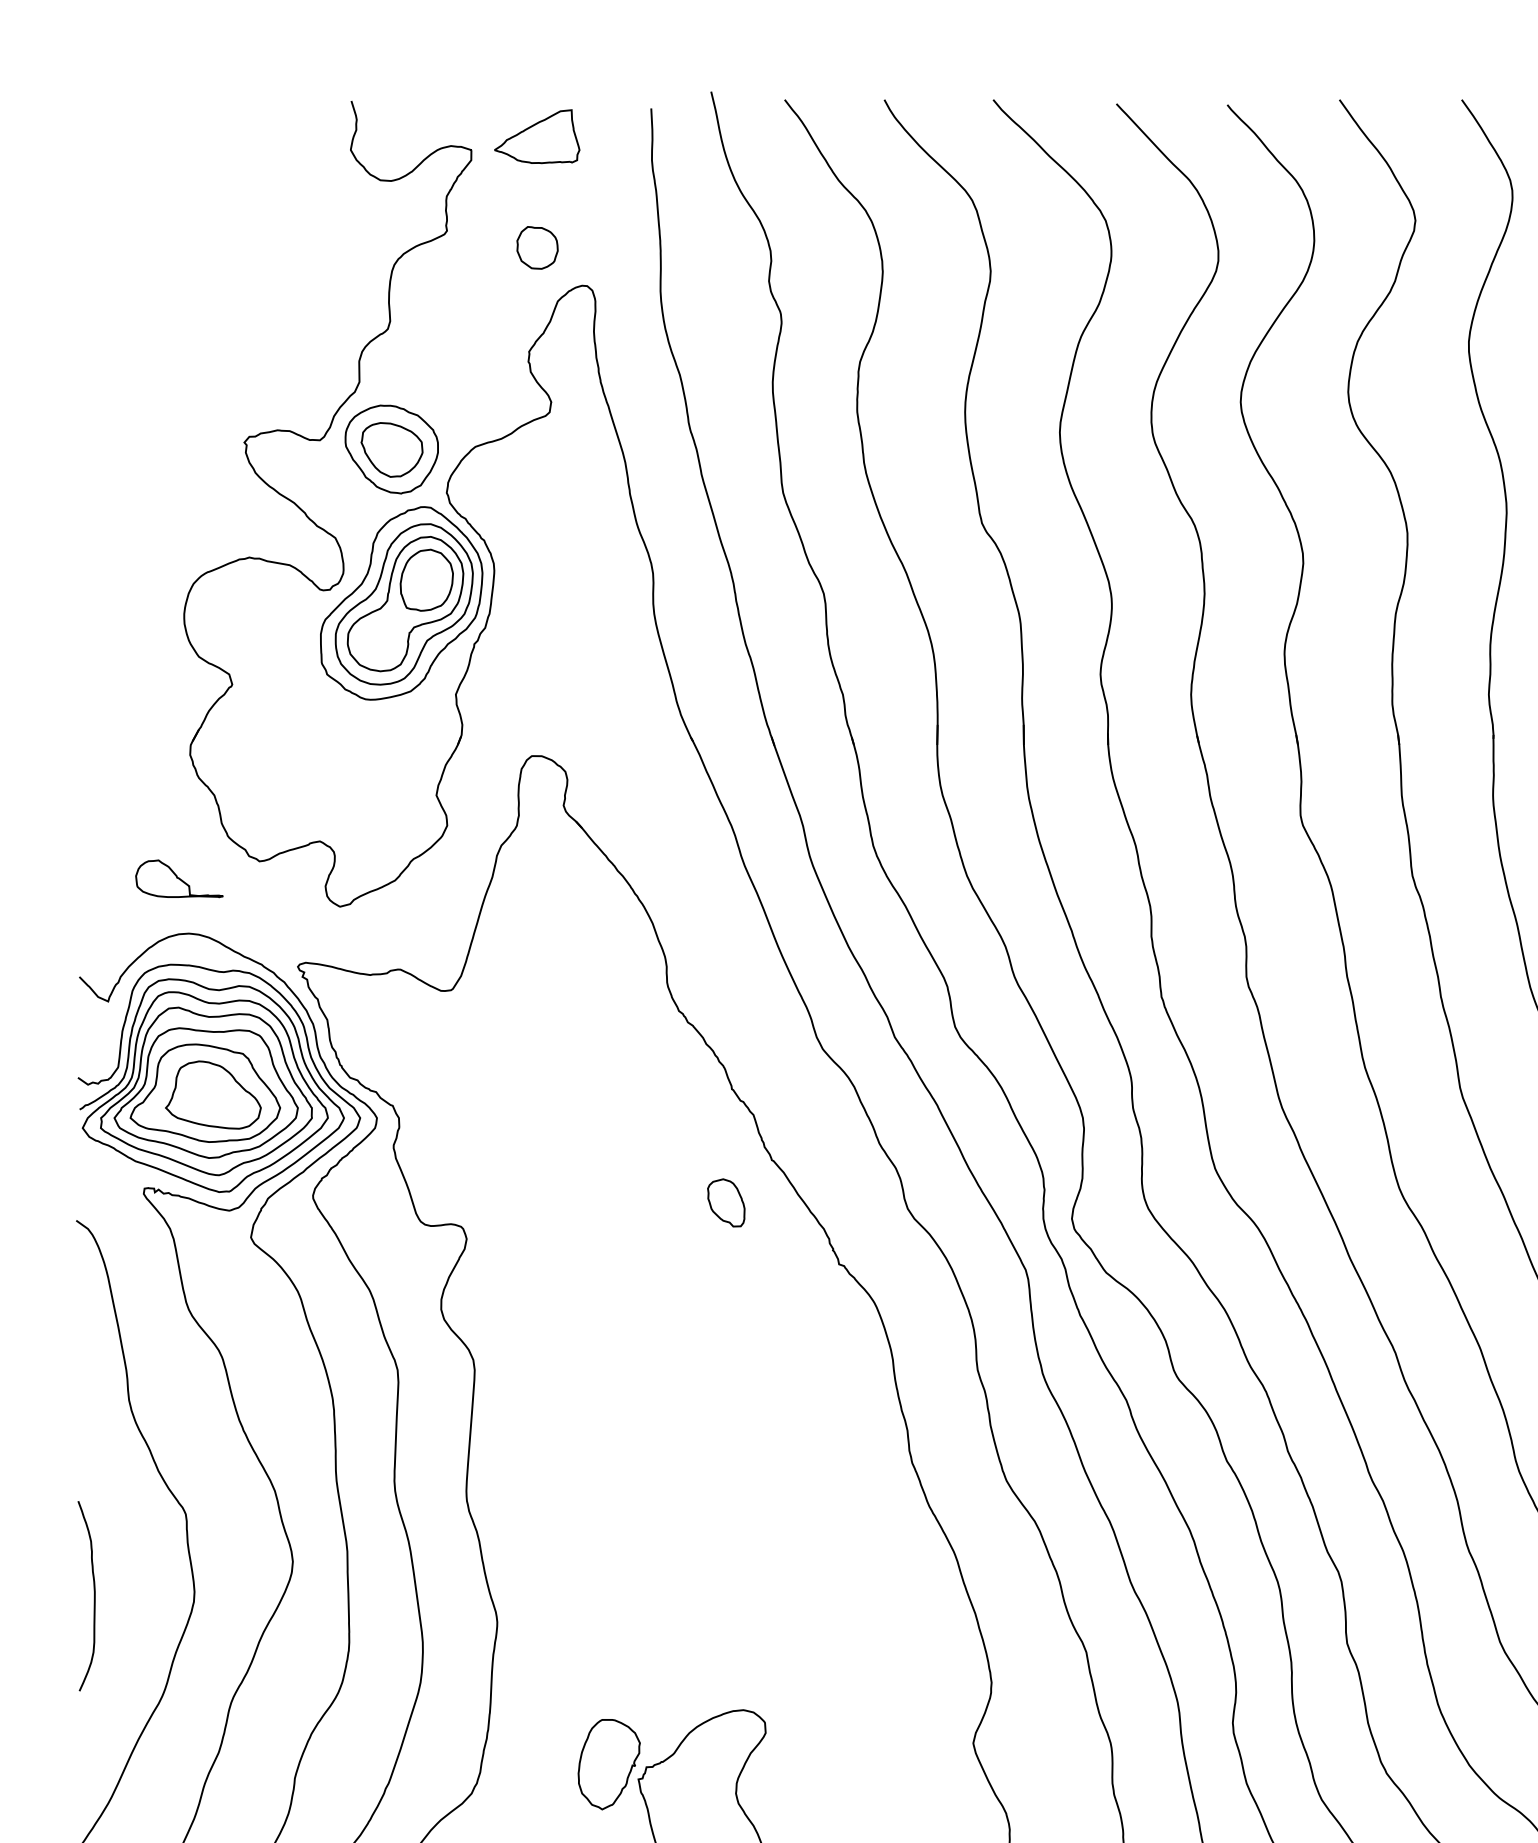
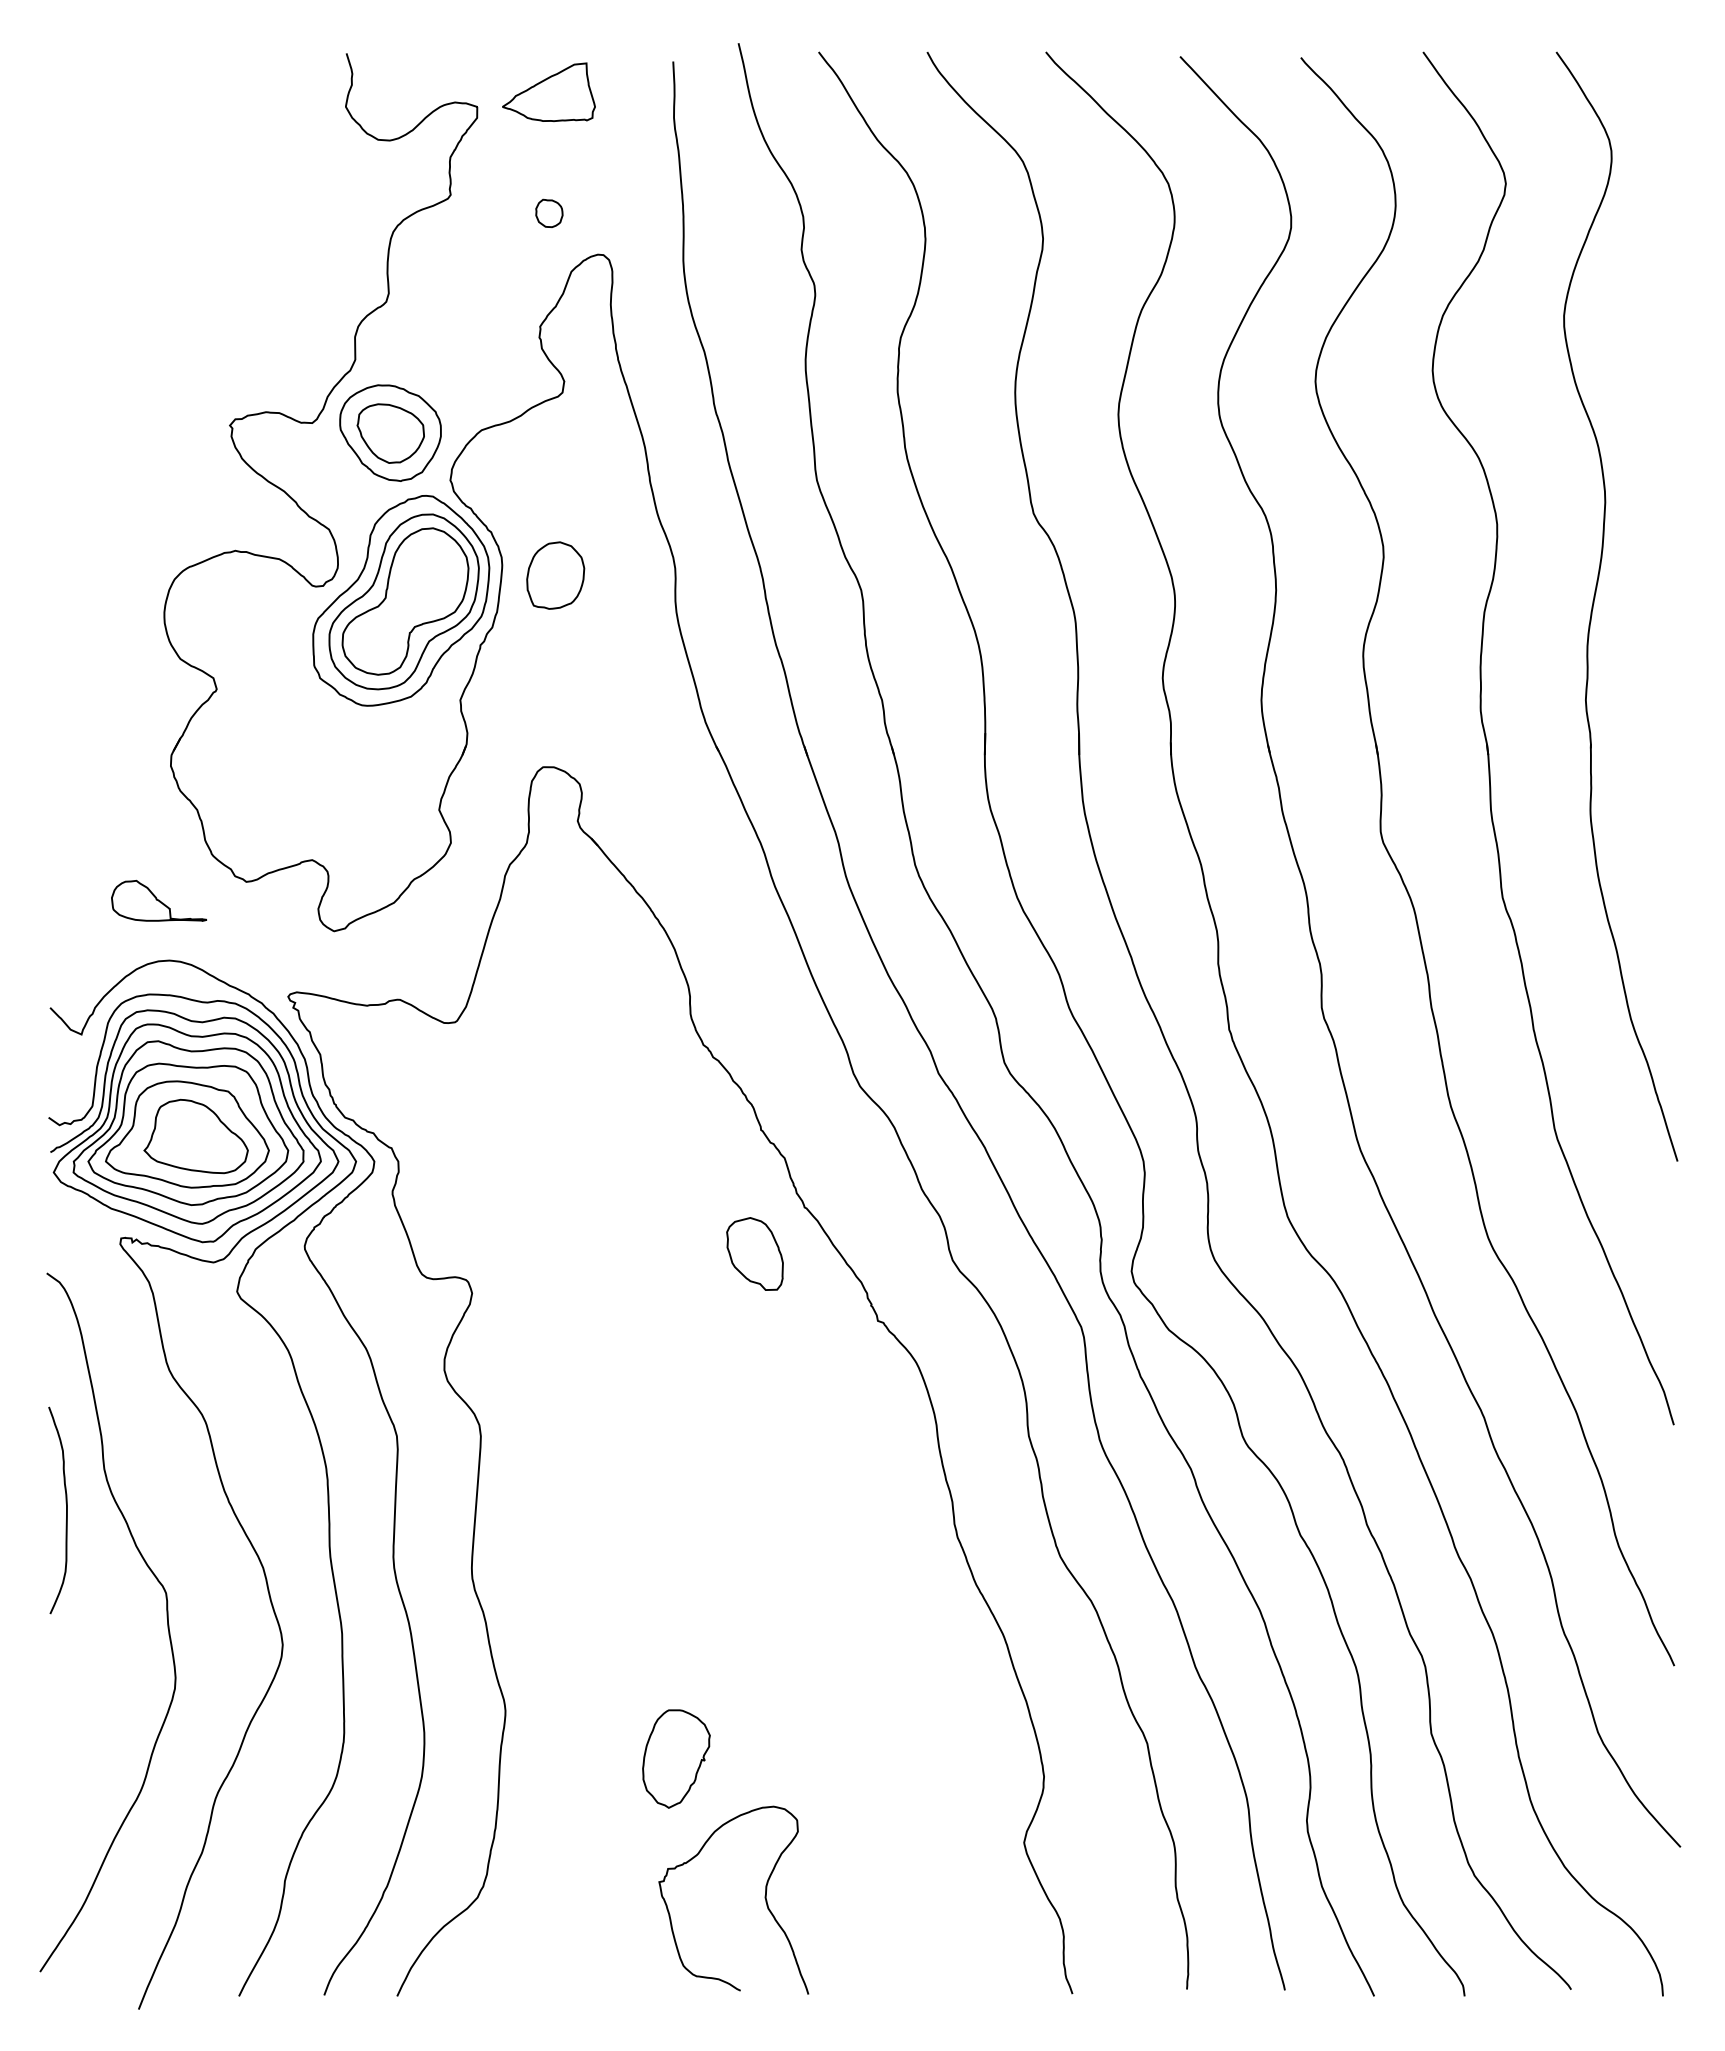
part: (537, 247) -> (549, 213), size x0.6
part: (426, 580) -> (555, 575), moved
part: (725, 1202) -> (754, 1253), size x1.4
curve: (94, 1596) -> (66, 1510), moved
part: (609, 1764) -> (676, 1758), moved

